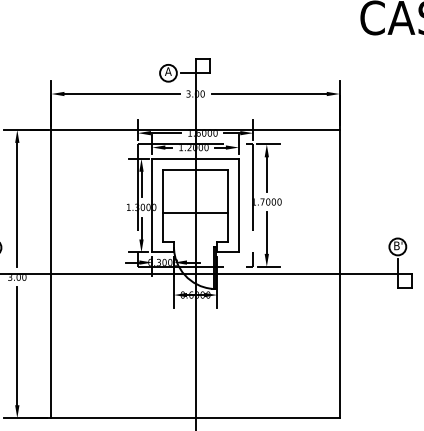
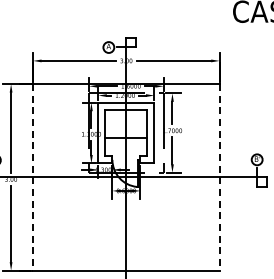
line: (51, 274) -> (33, 177), solid -> dashed
line: (339, 274) -> (219, 177), solid -> dashed

